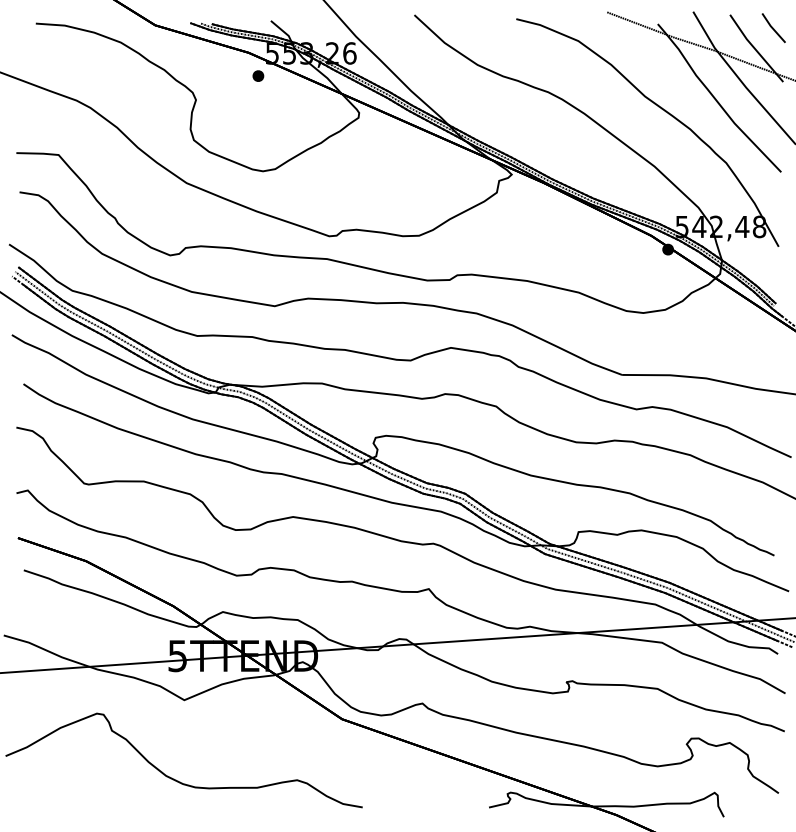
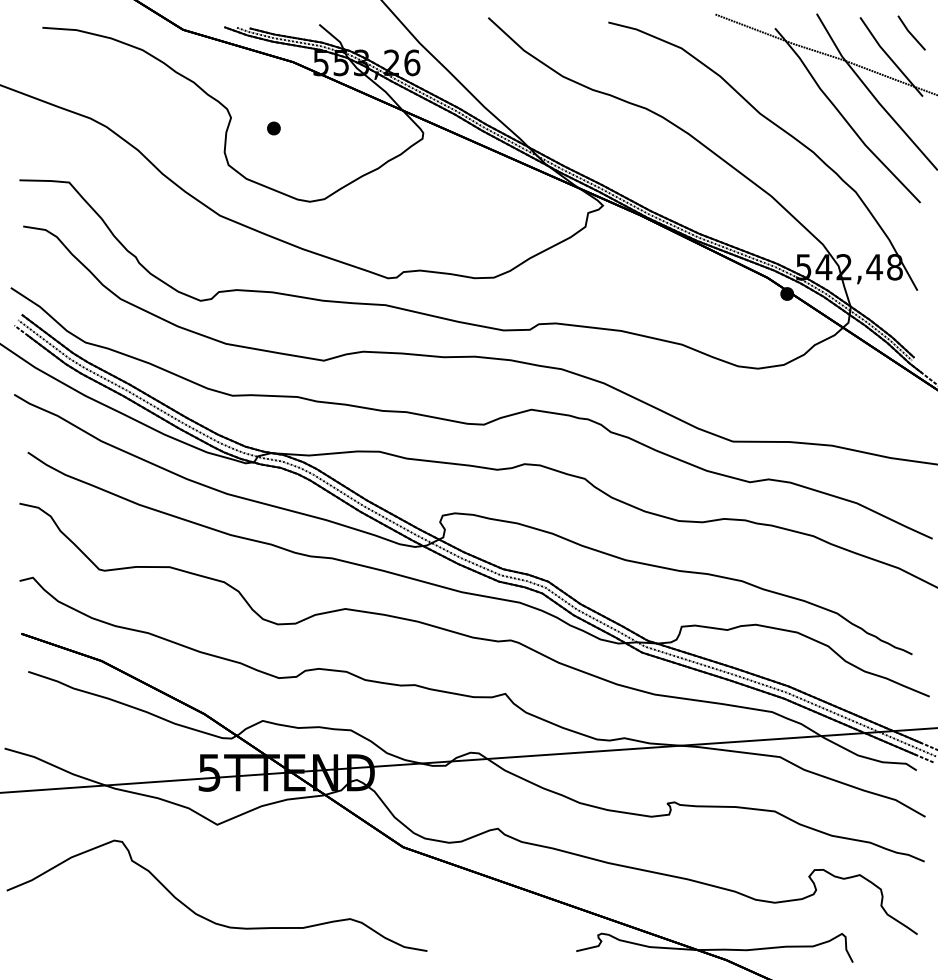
part: (258, 75) -> (274, 127), moved

